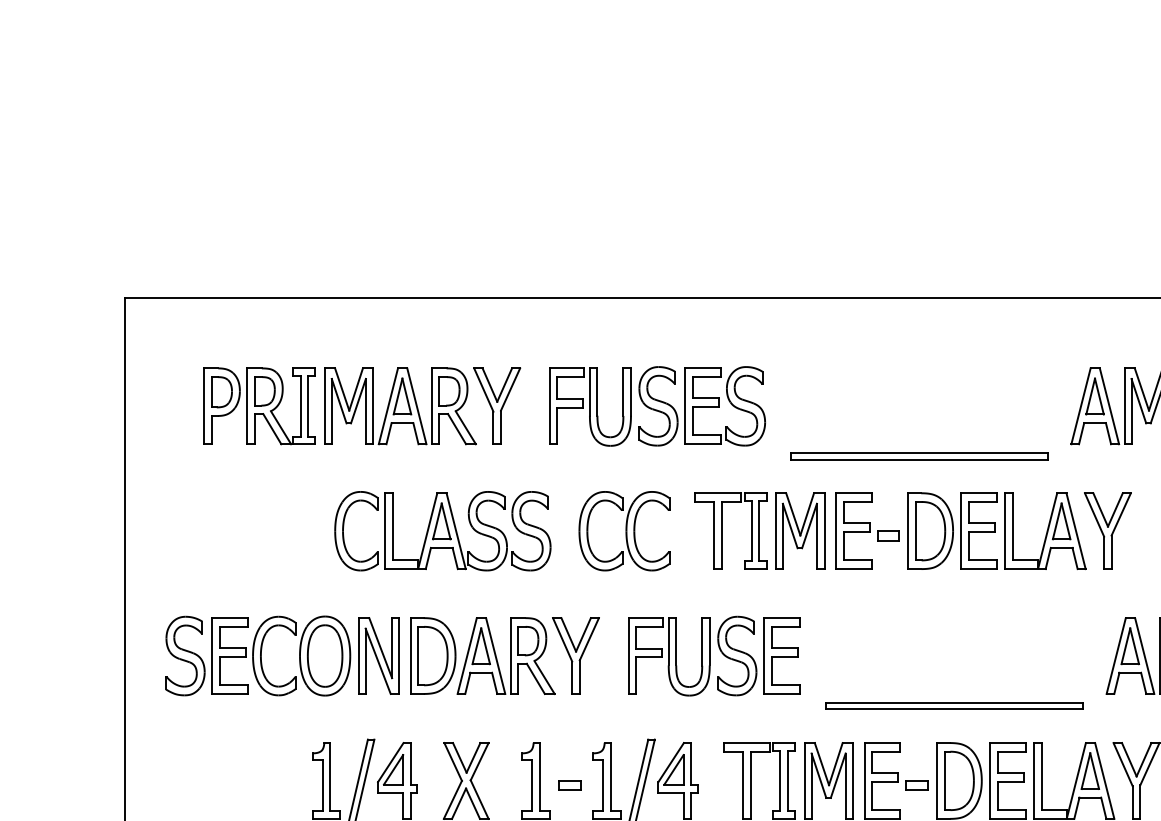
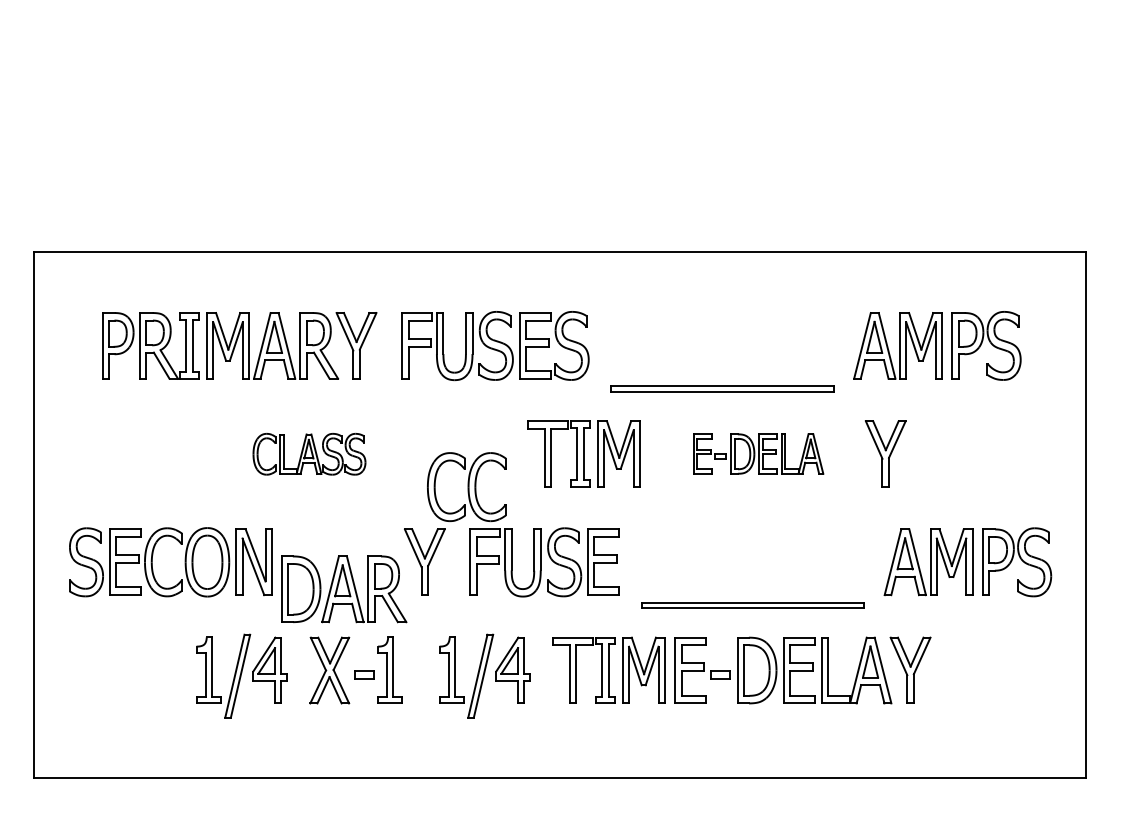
part: (961, 530) -> (758, 453), size x0.6
part: (442, 531) -> (309, 454), size x0.6
part: (624, 531) -> (466, 487), moved
part: (483, 656) -> (344, 589), moved
part: (569, 785) -> (364, 674), moved

